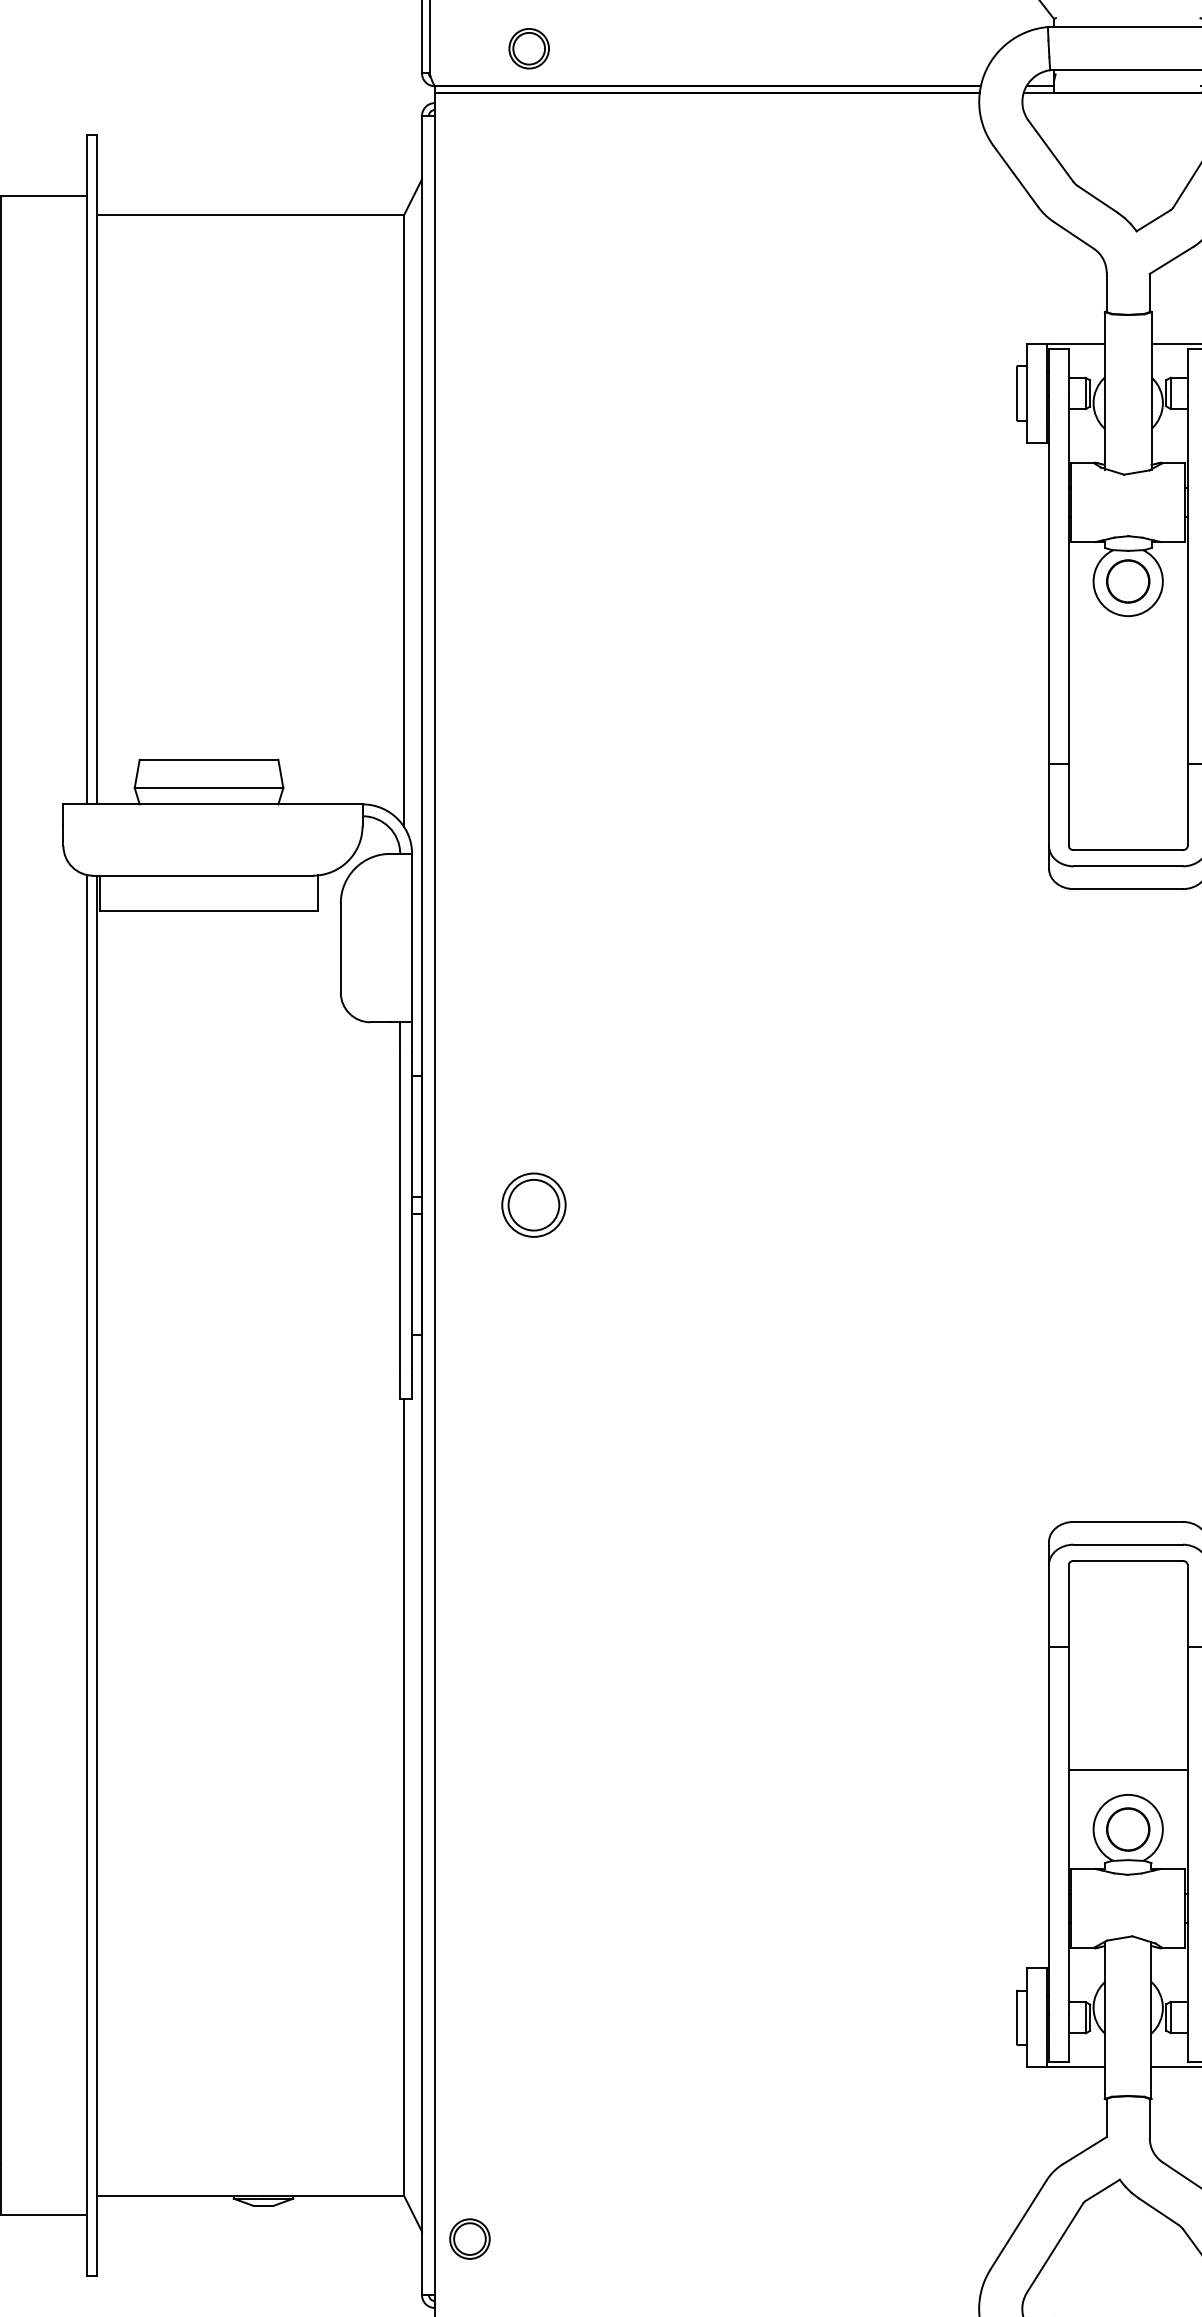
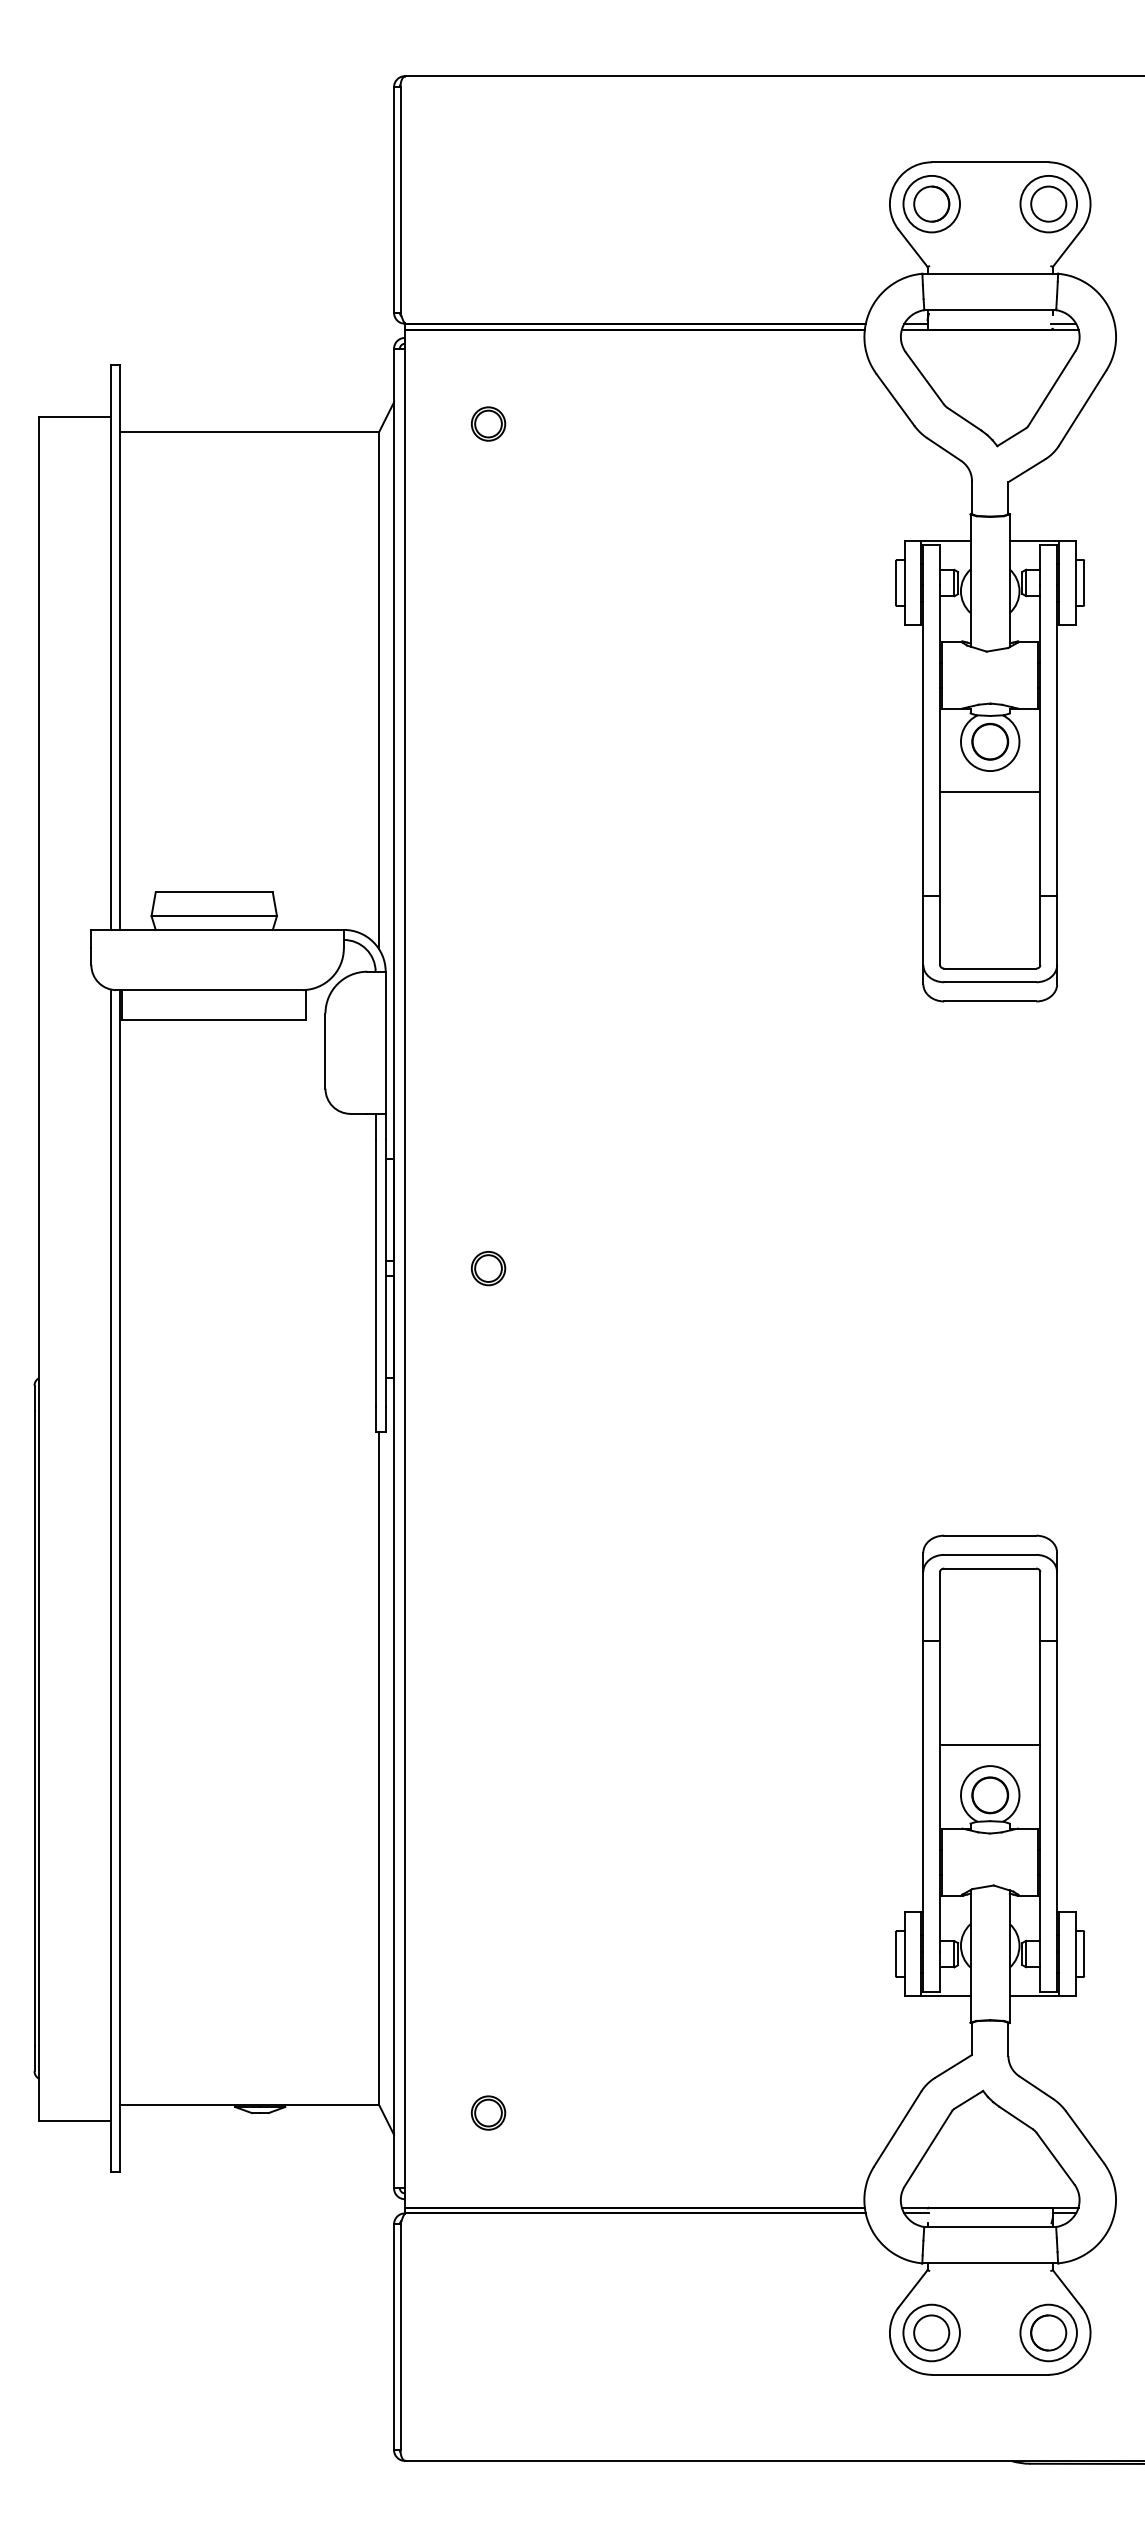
part: (529, 48) -> (488, 423), moved
line: (1128, 640) -> (990, 791), added
part: (533, 1205) -> (488, 1268), size x0.62
part: (469, 2238) -> (488, 2112), moved

